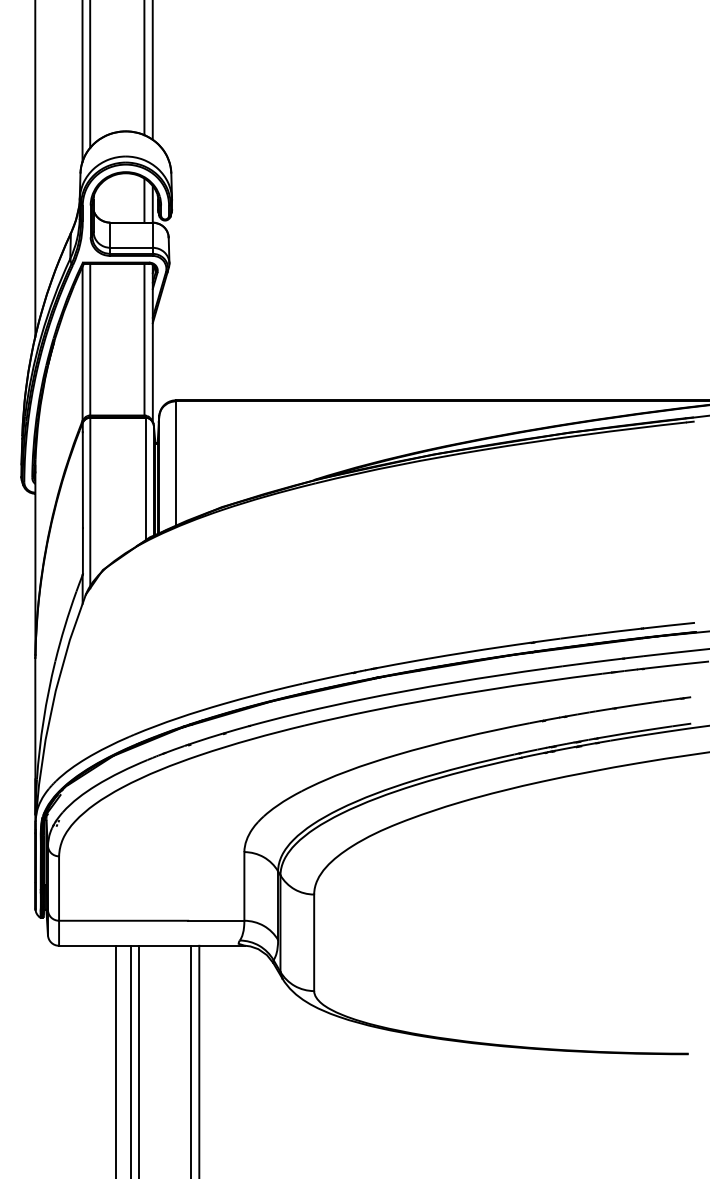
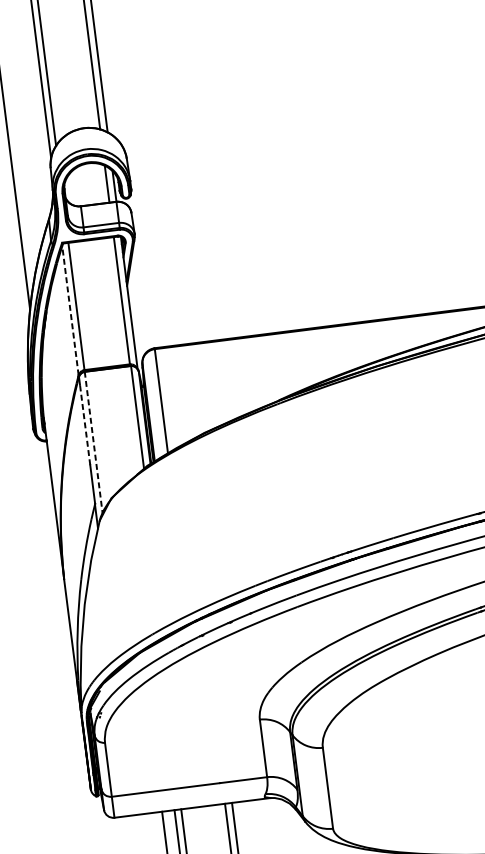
line: (82, 343) -> (70, 310), solid -> dashed
line: (82, 480) -> (84, 425), solid -> dashed
line: (90, 503) -> (94, 443), solid -> dashed

